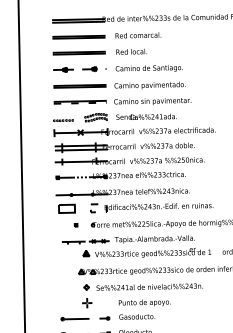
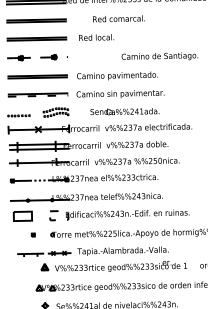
text: (138, 35) -> (119, 18), moved
text: (148, 68) -> (159, 56), moved
text: (146, 116) -> (124, 111), moved

